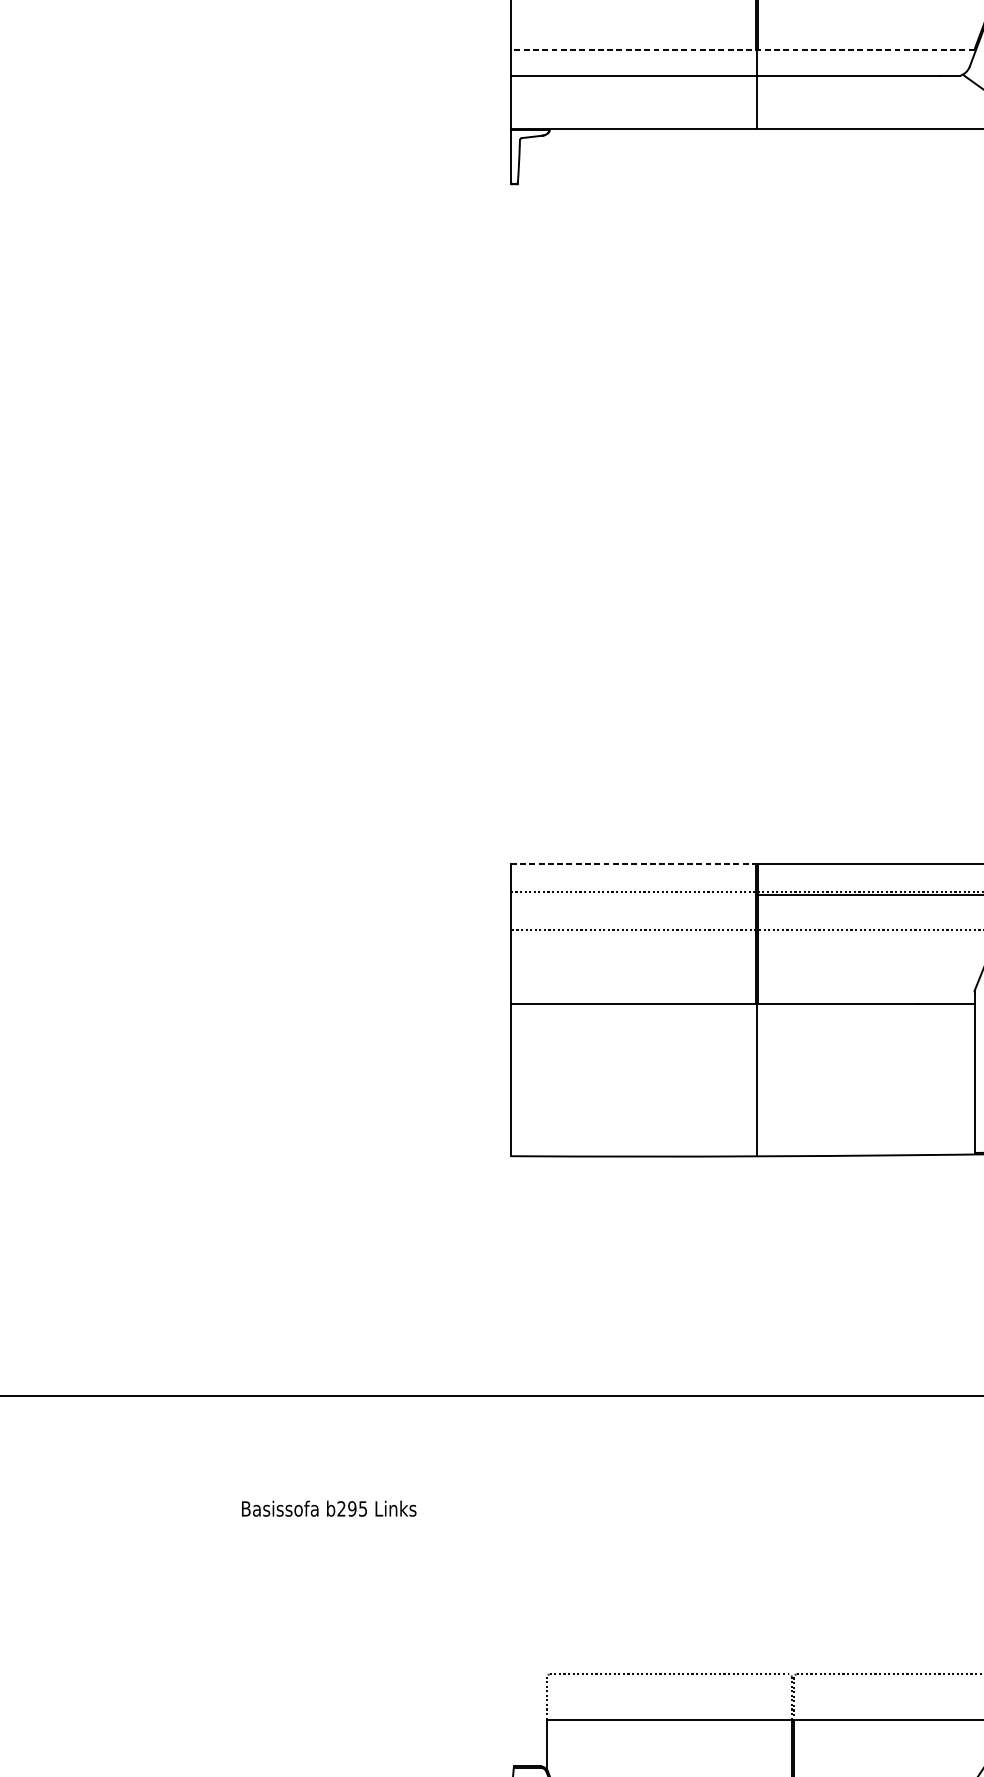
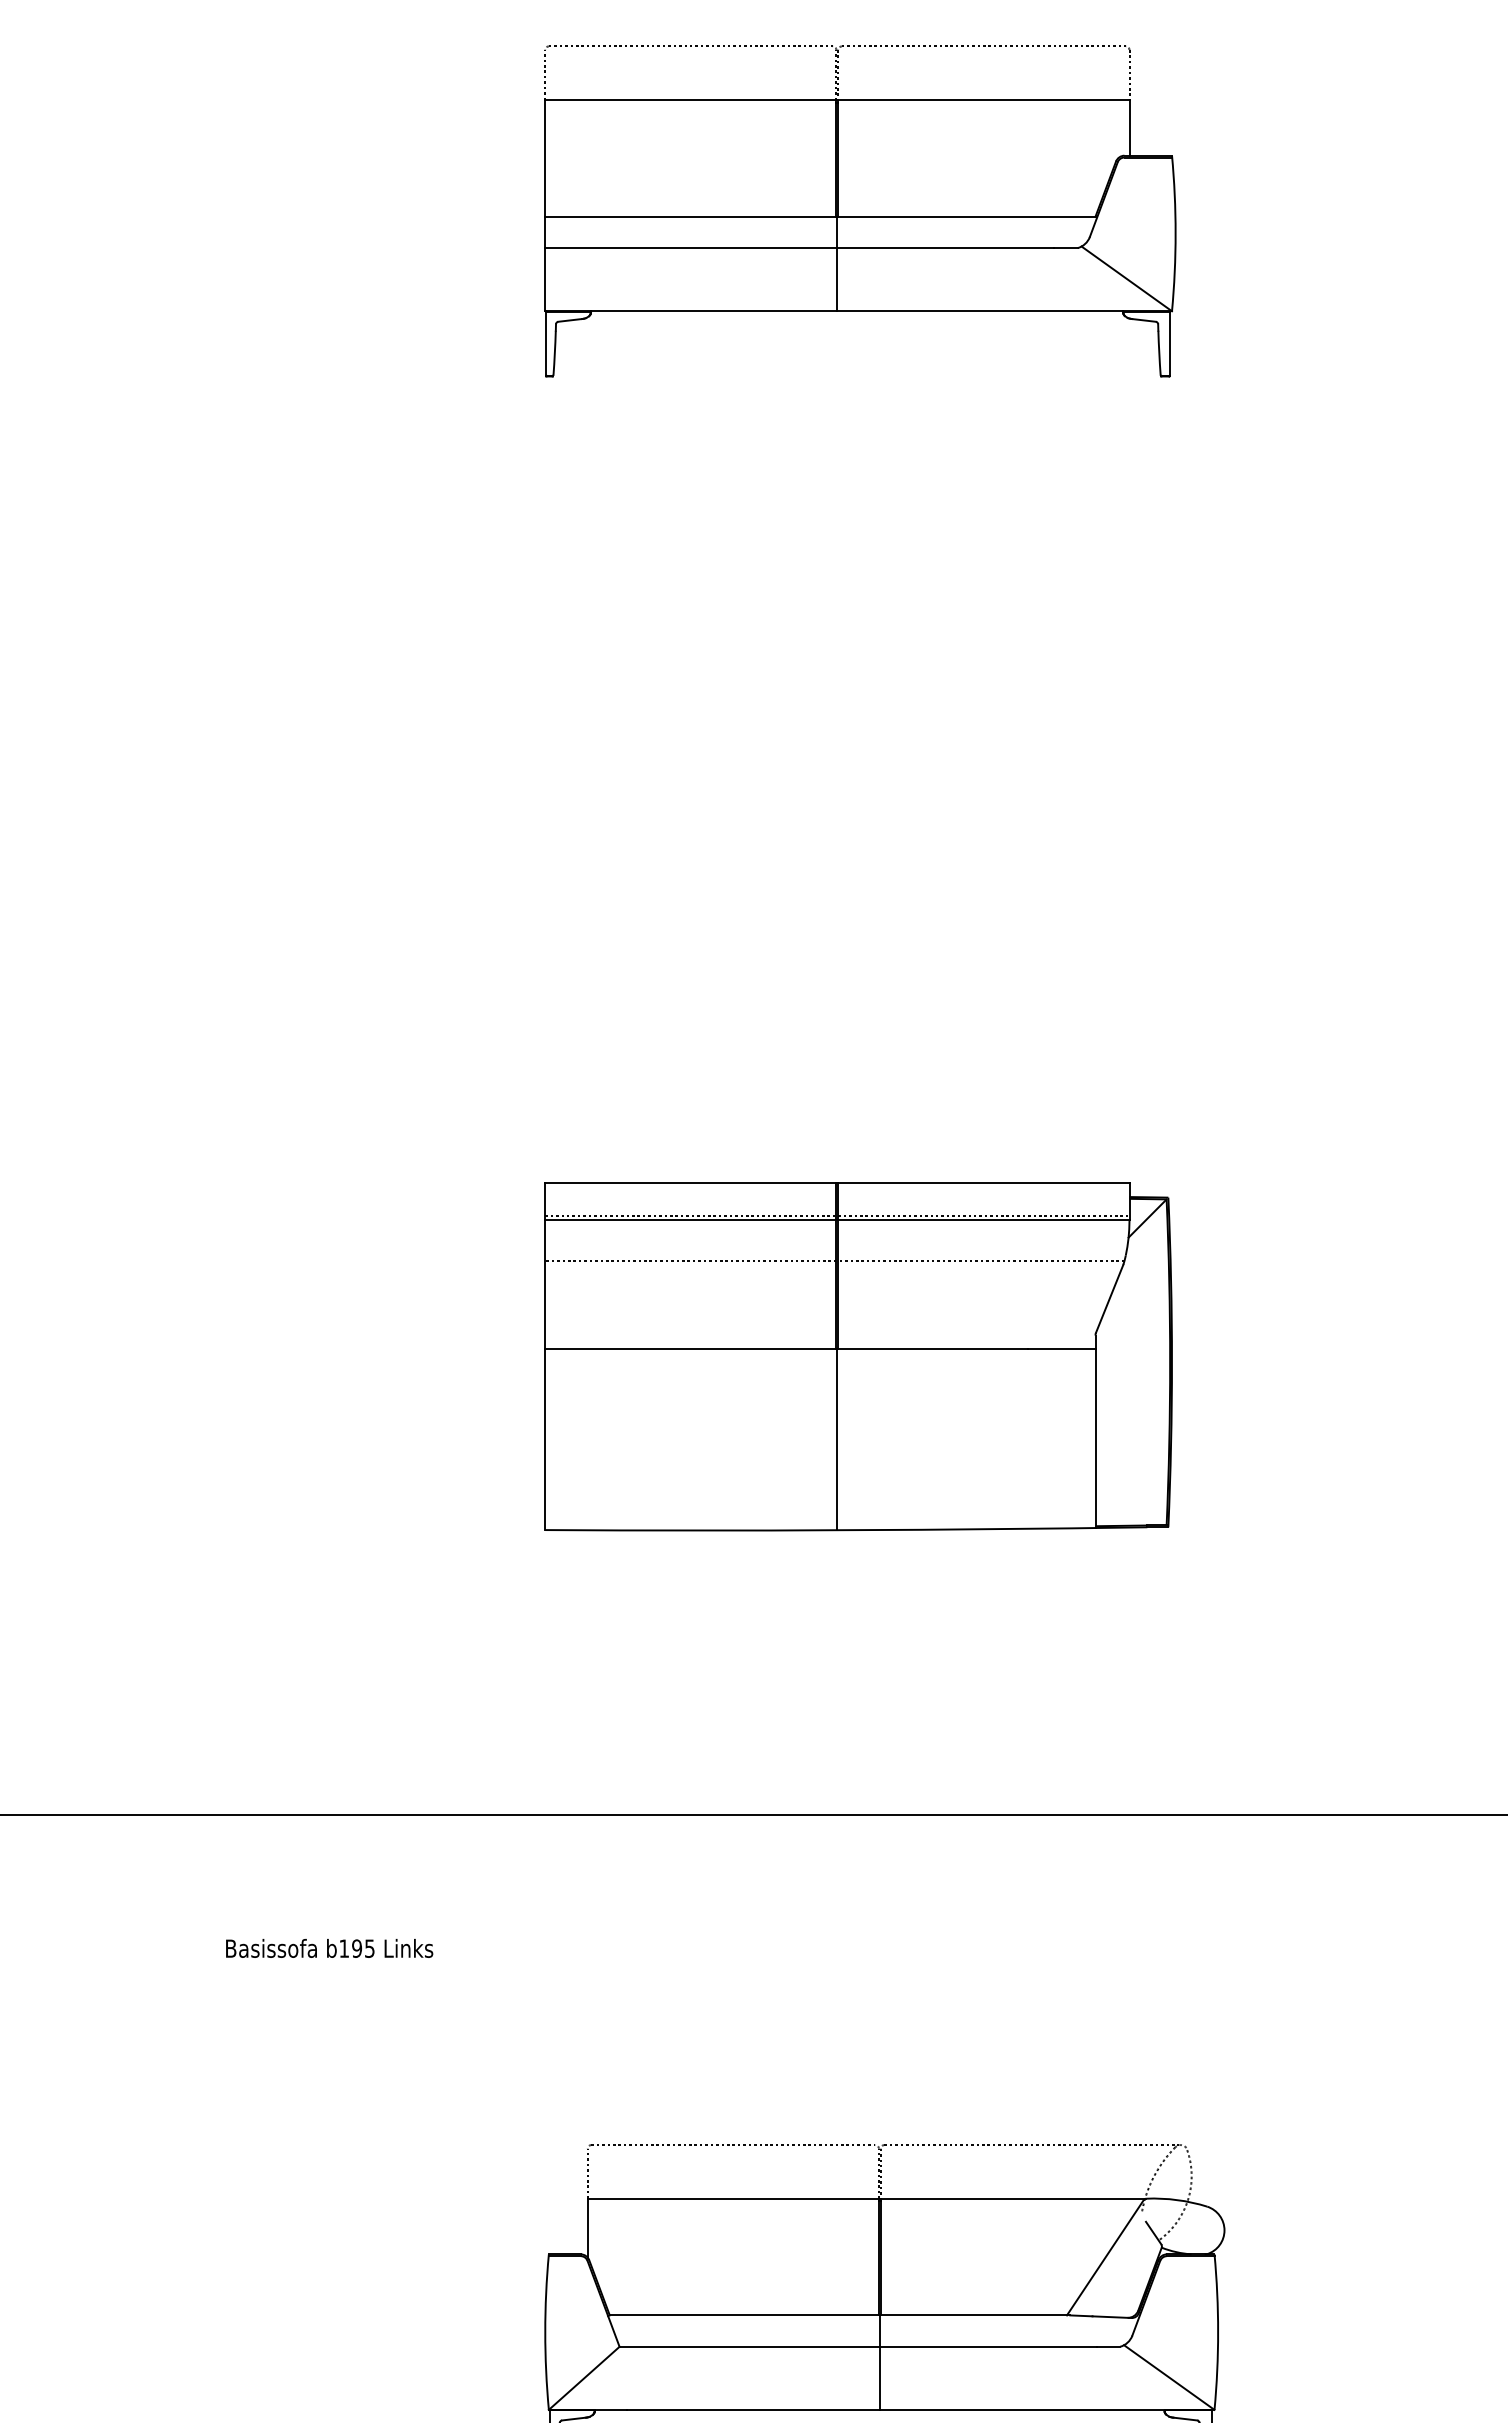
line: (741, 49) -> (819, 216), dashed -> solid
line: (633, 863) -> (690, 1182), dashed -> solid
line: (633, 894) -> (690, 1219), added
text: (340, 1508) -> (343, 1948), b295 -> b195

